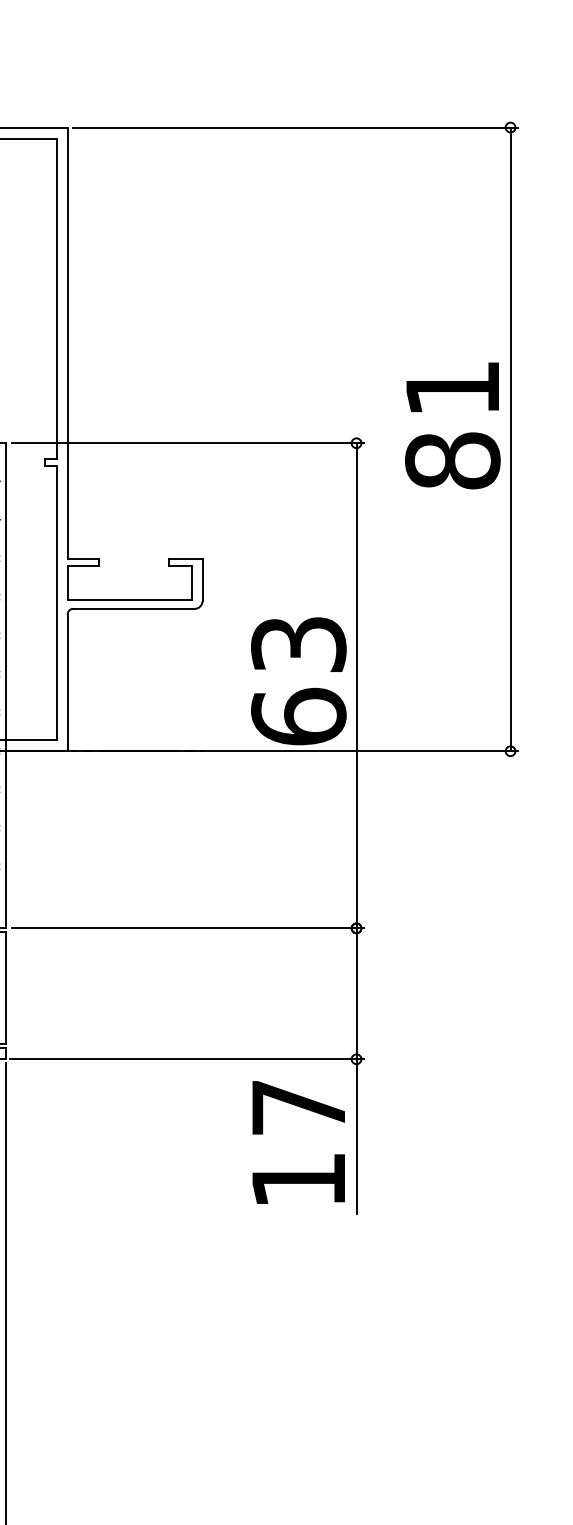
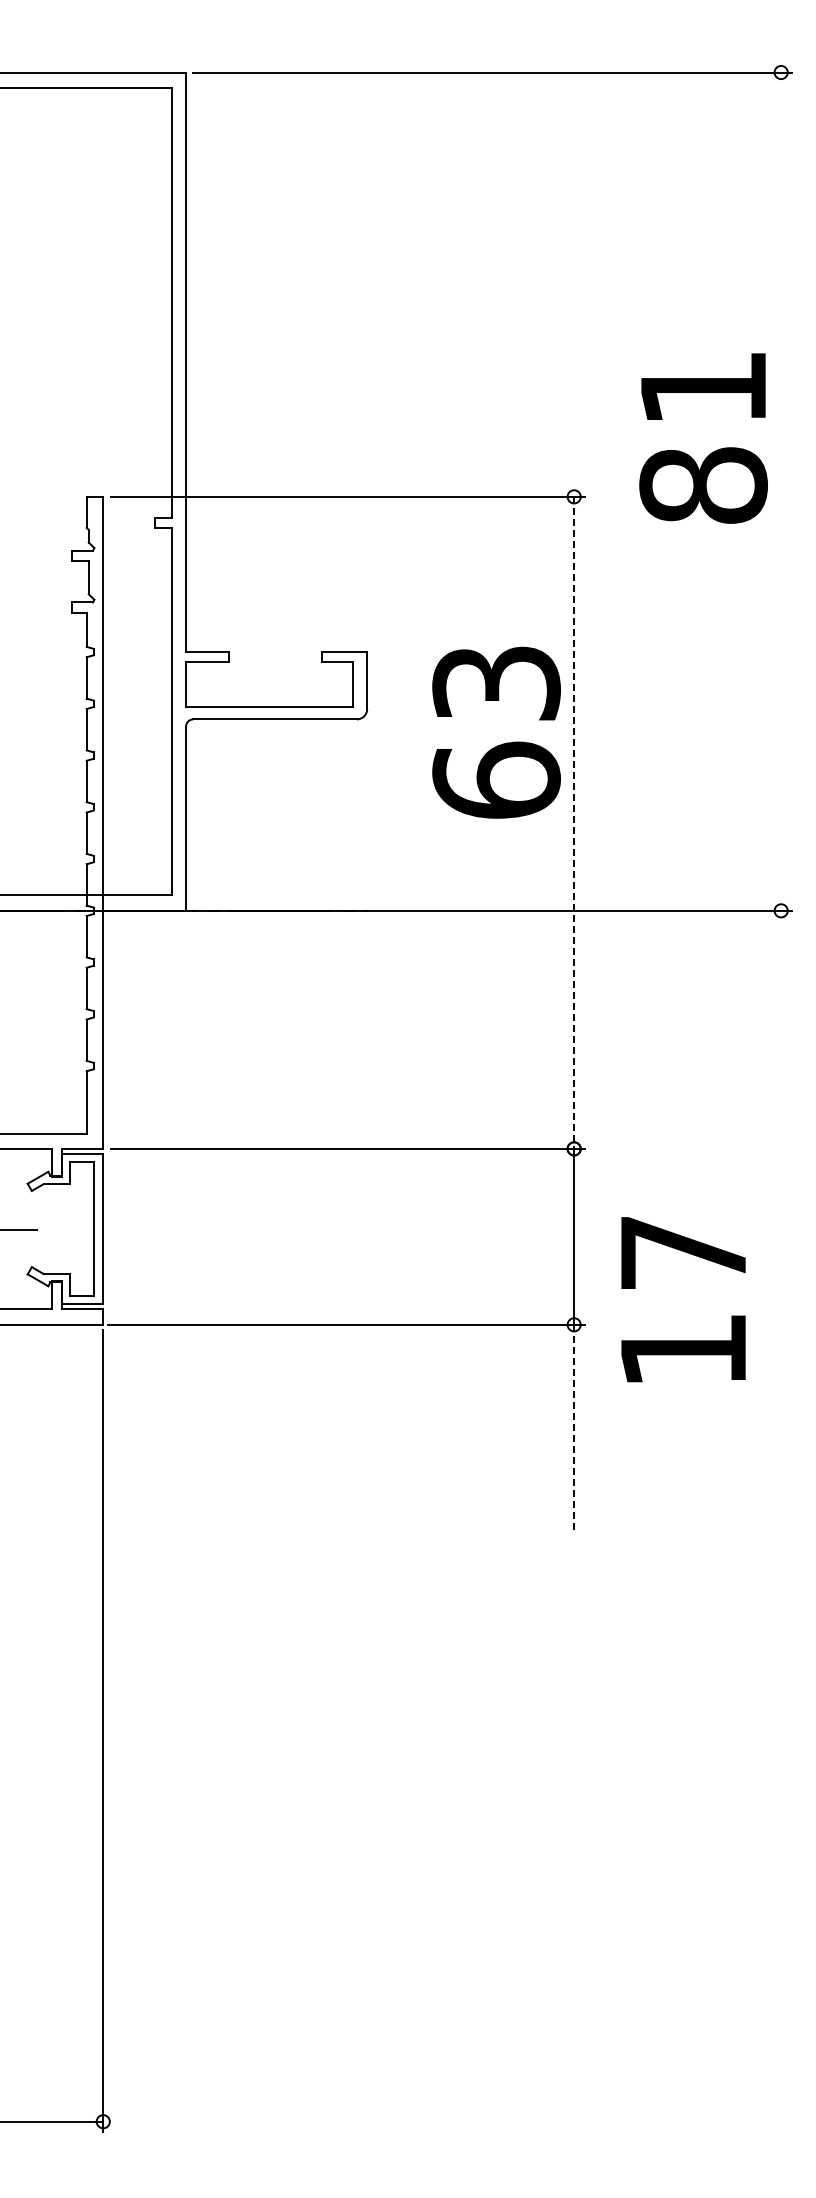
text: (452, 425) -> (703, 438), moved
line: (510, 439) -> (781, 491), removed
text: (298, 681) -> (496, 732), moved
line: (356, 686) -> (574, 823), solid -> dashed
line: (356, 1136) -> (574, 1428), solid -> dashed
text: (298, 1142) -> (683, 1299), moved

